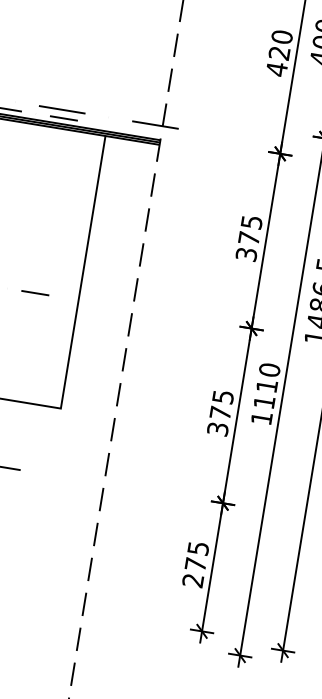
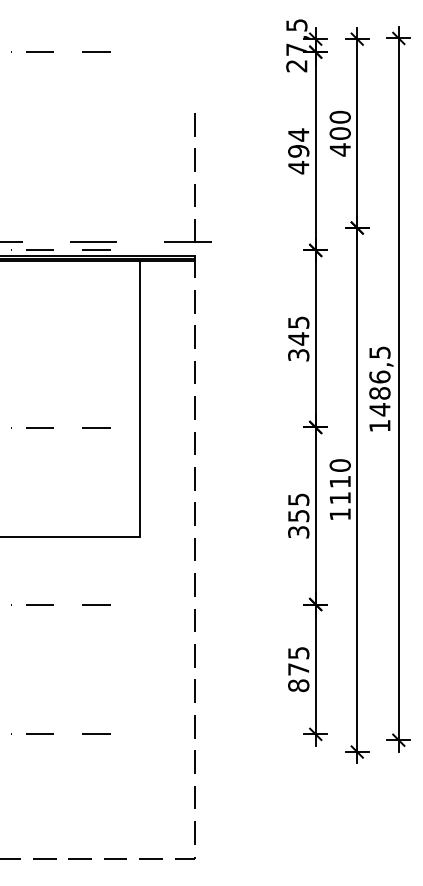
text: (280, 44) -> (298, 142), 420 -> 494
text: (249, 237) -> (298, 338), 375 -> 345
text: (220, 413) -> (298, 516), 375 -> 355
text: (192, 580) -> (298, 685), 275 -> 875

